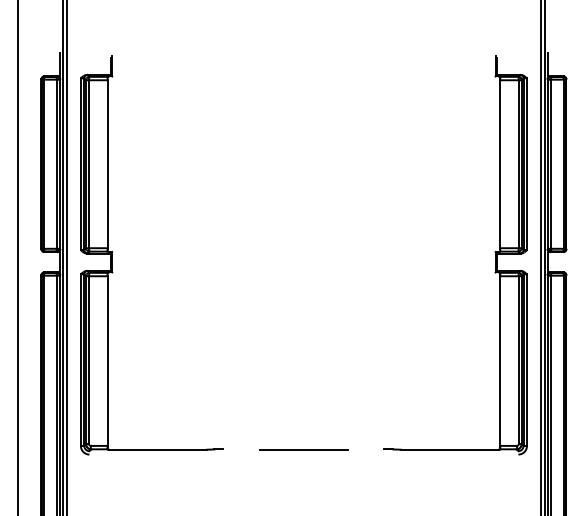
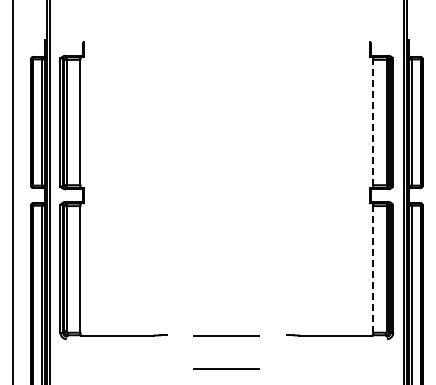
line: (500, 164) -> (373, 122), solid -> dashed
line: (500, 361) -> (373, 269), solid -> dashed
line: (303, 493) -> (226, 368), added

